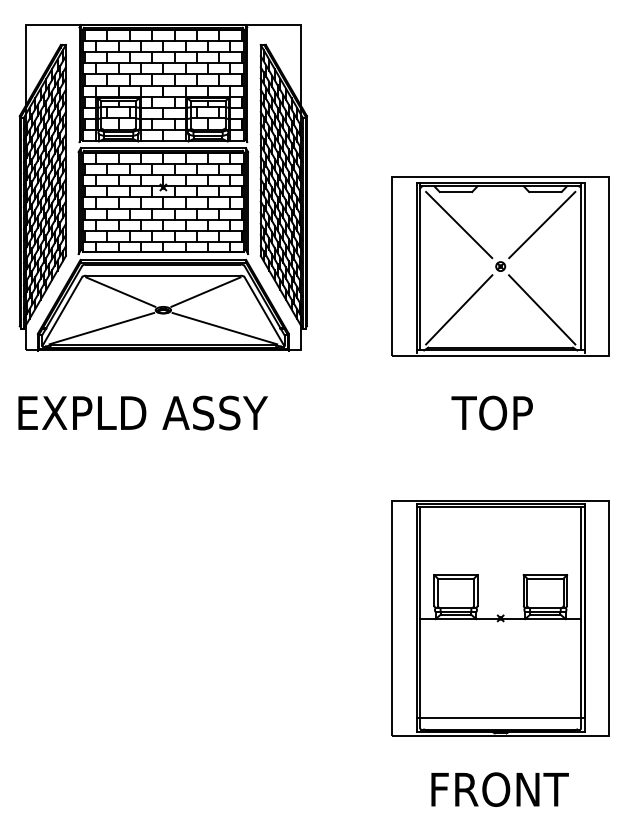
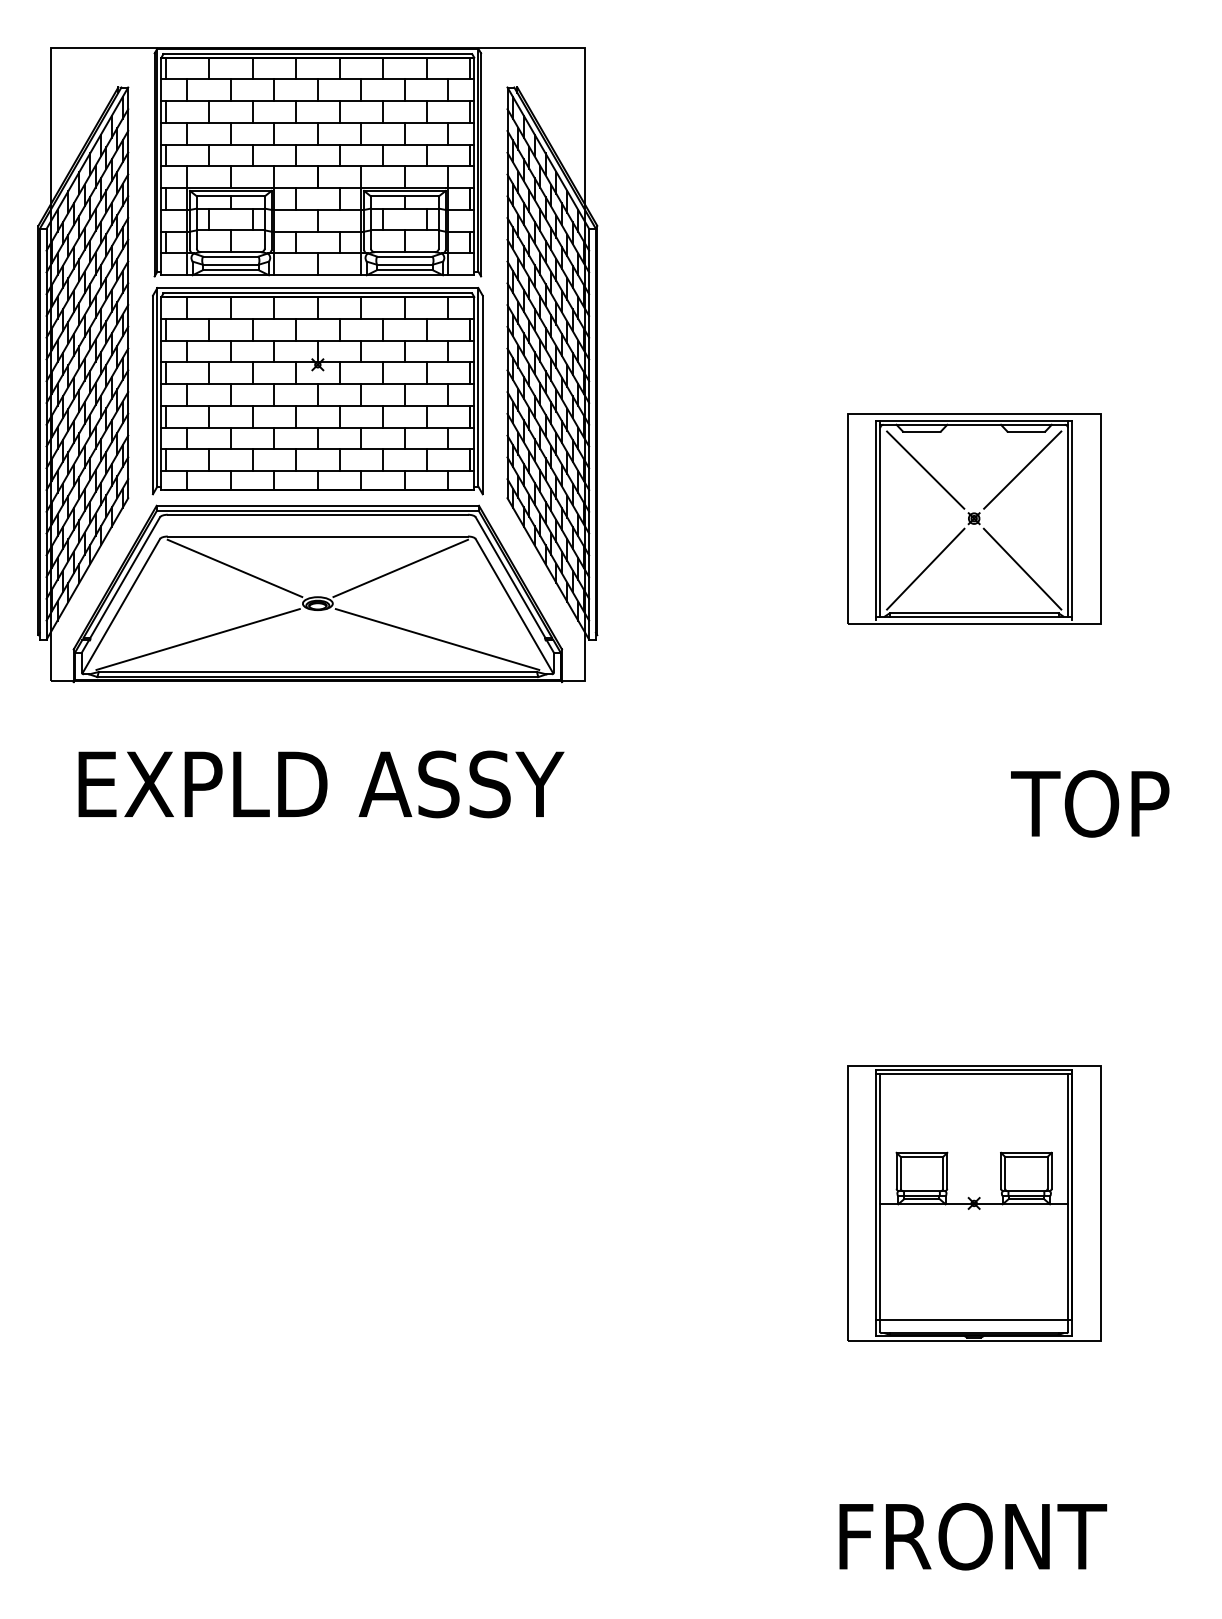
part: (500, 266) -> (973, 518), size x0.6
text: (142, 412) -> (320, 783), moved
text: (491, 412) -> (1088, 802), moved
part: (500, 618) -> (973, 1203), size x0.6

